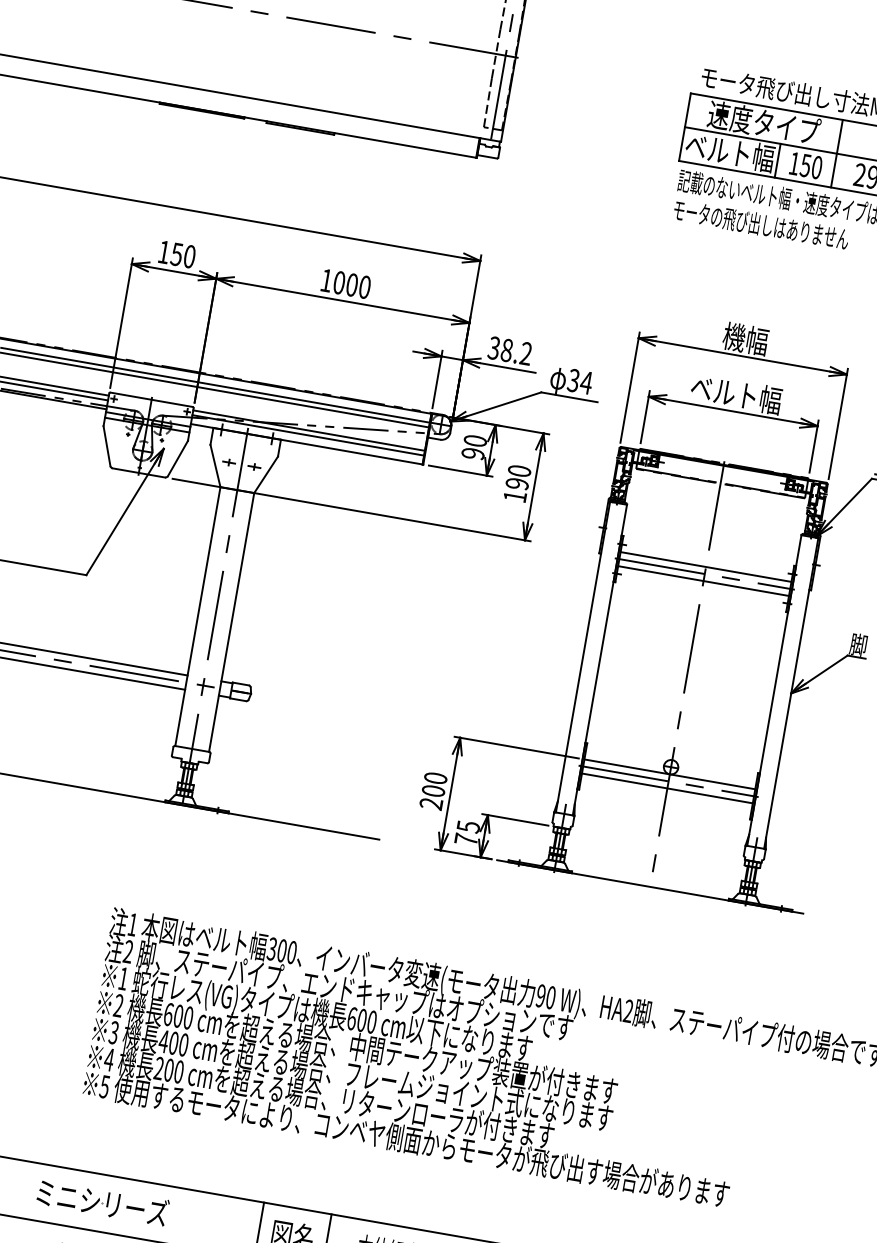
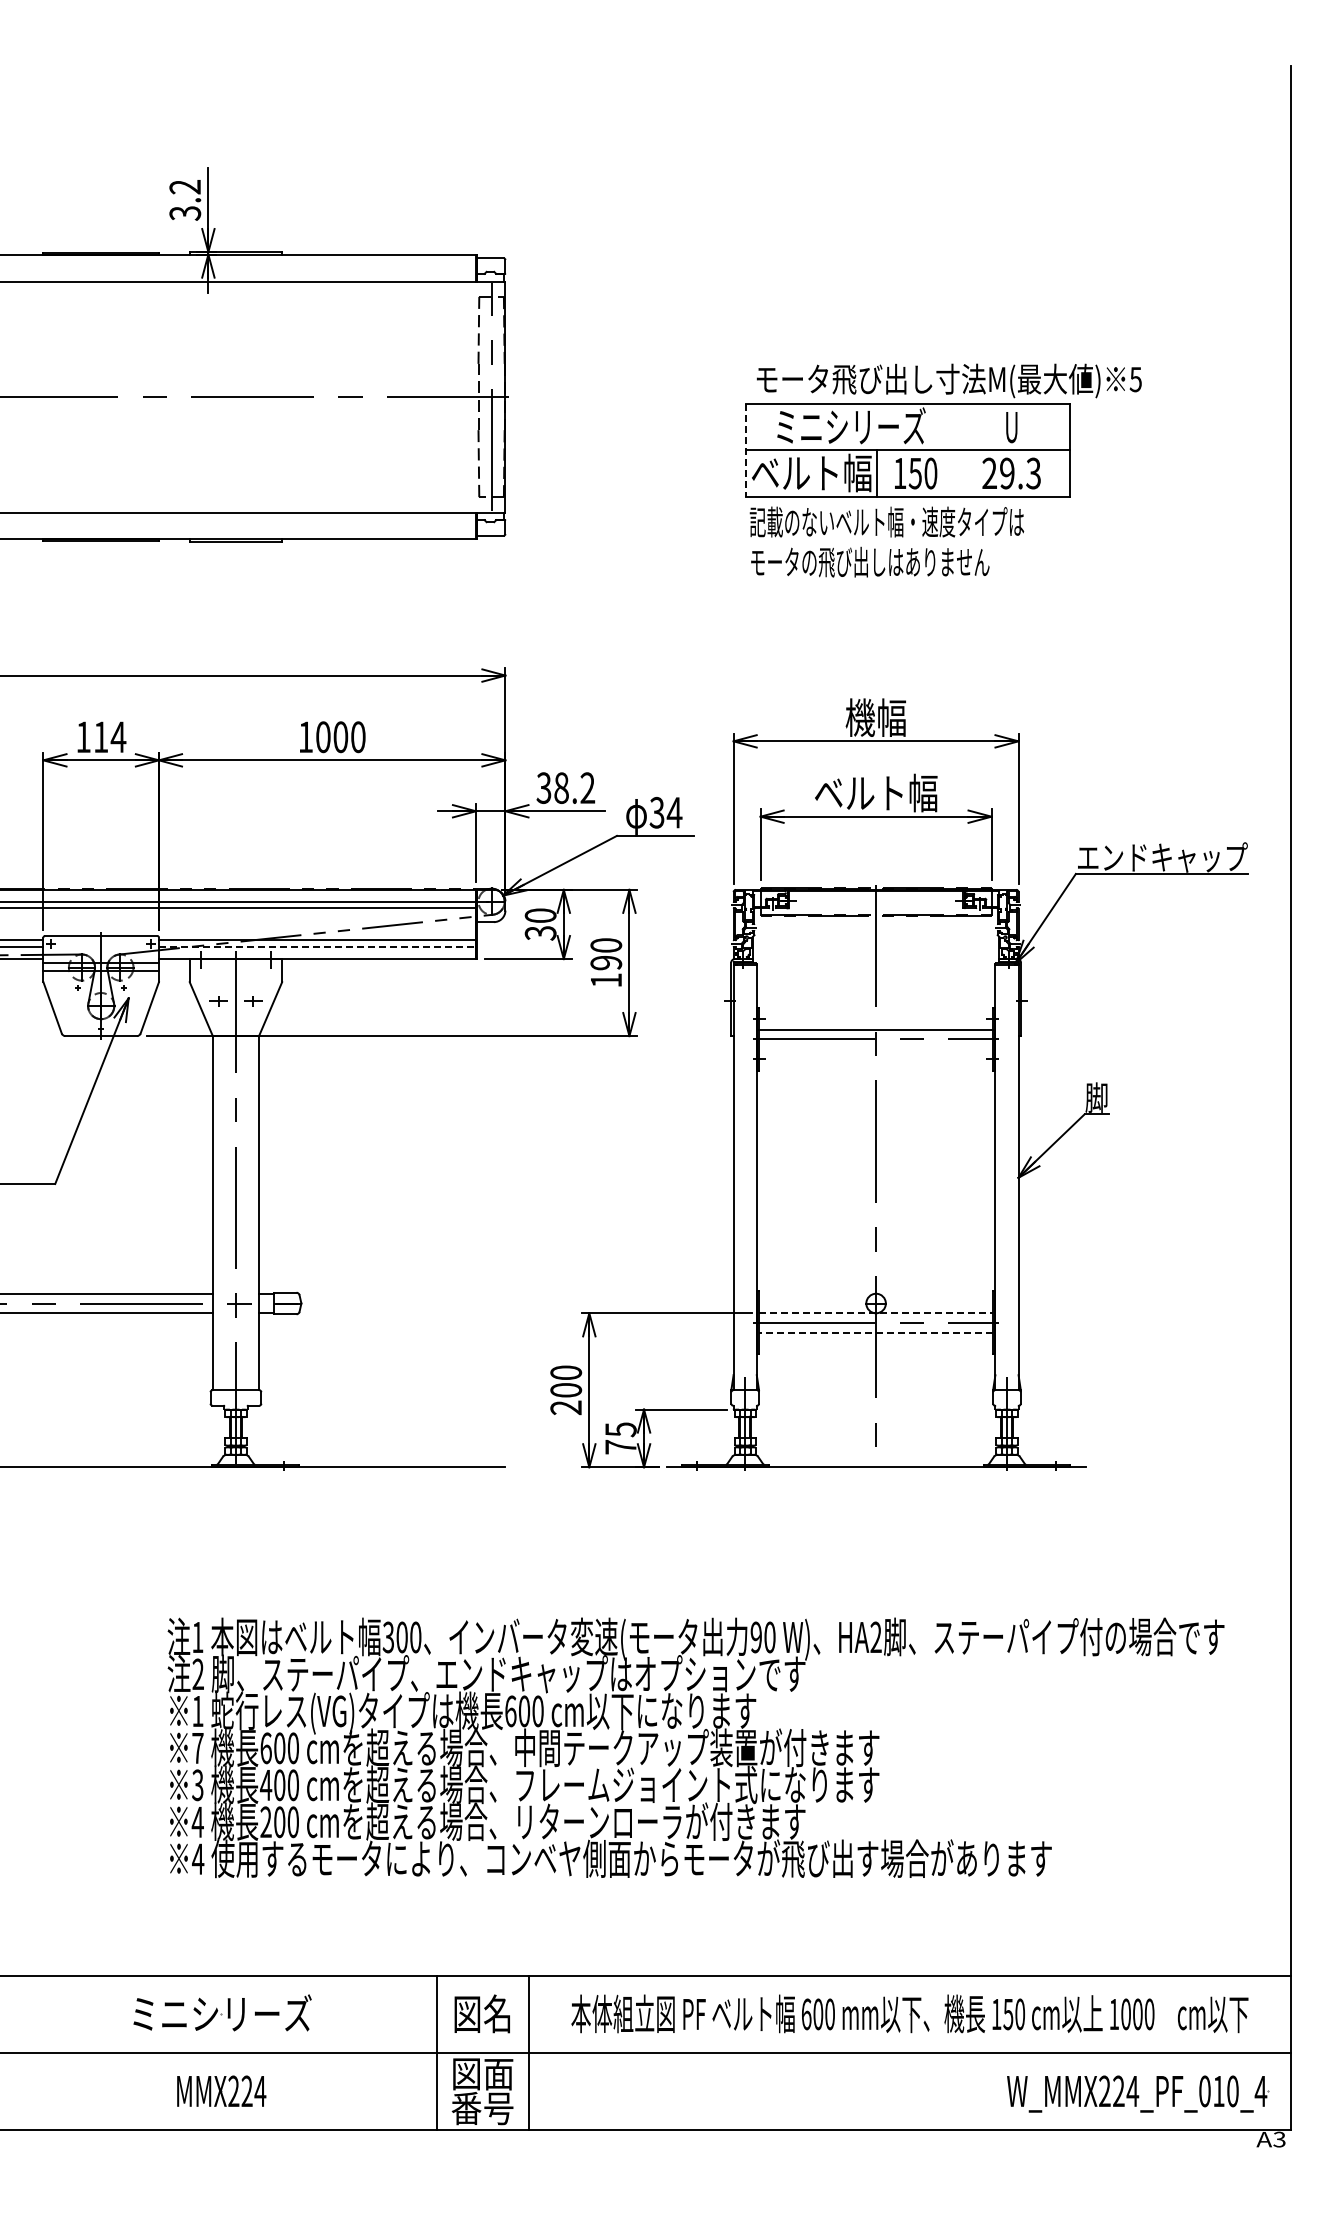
text: (764, 122) -> (850, 426), 速度タイプ -> ミニシリーズ
line: (685, 127) -> (746, 450), solid -> dashed
line: (837, 153) -> (954, 450), removed
text: (183, 255) -> (109, 737), 150 -> 114
line: (308, 435) -> (317, 946), solid -> dashed
text: (473, 453) -> (540, 933), 90 -> 30
line: (703, 580) -> (875, 1048), removed
line: (670, 774) -> (876, 1313), solid -> dashed
line: (667, 788) -> (876, 1332), solid -> dashed
text: (118, 1005) -> (197, 1747), 2 -> 7
text: (104, 1087) -> (198, 1859), 5 -> 4

